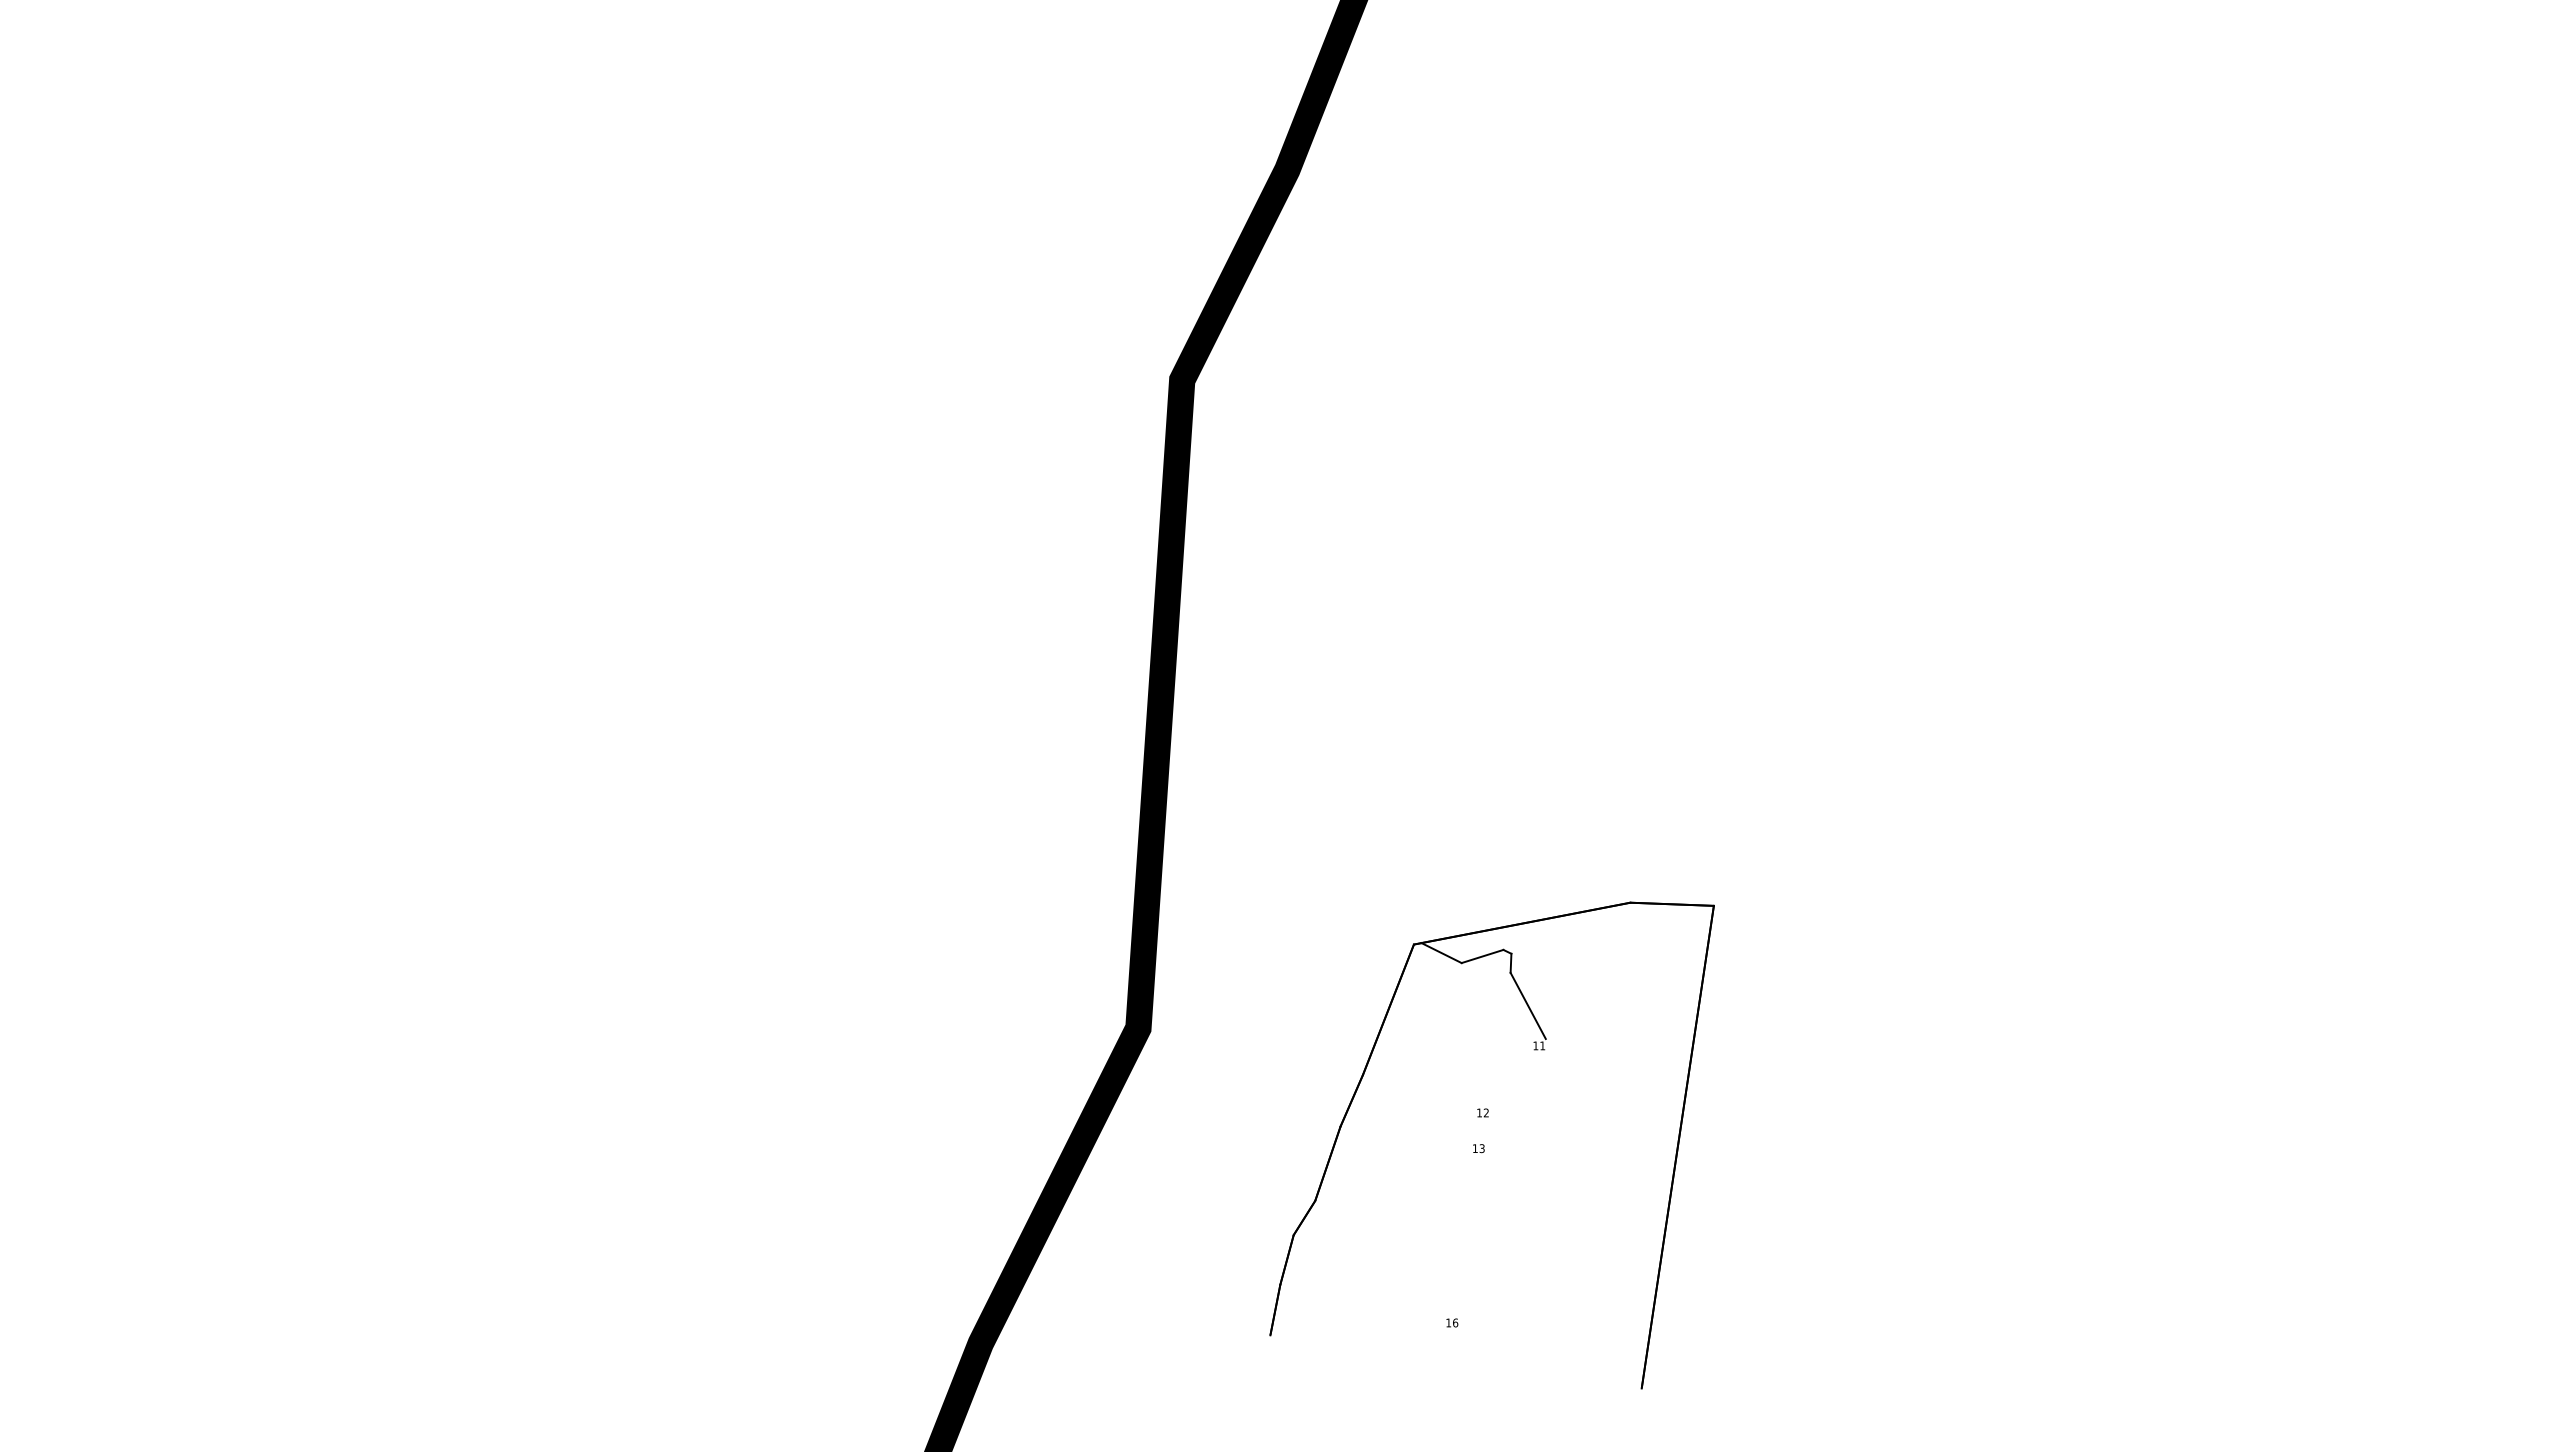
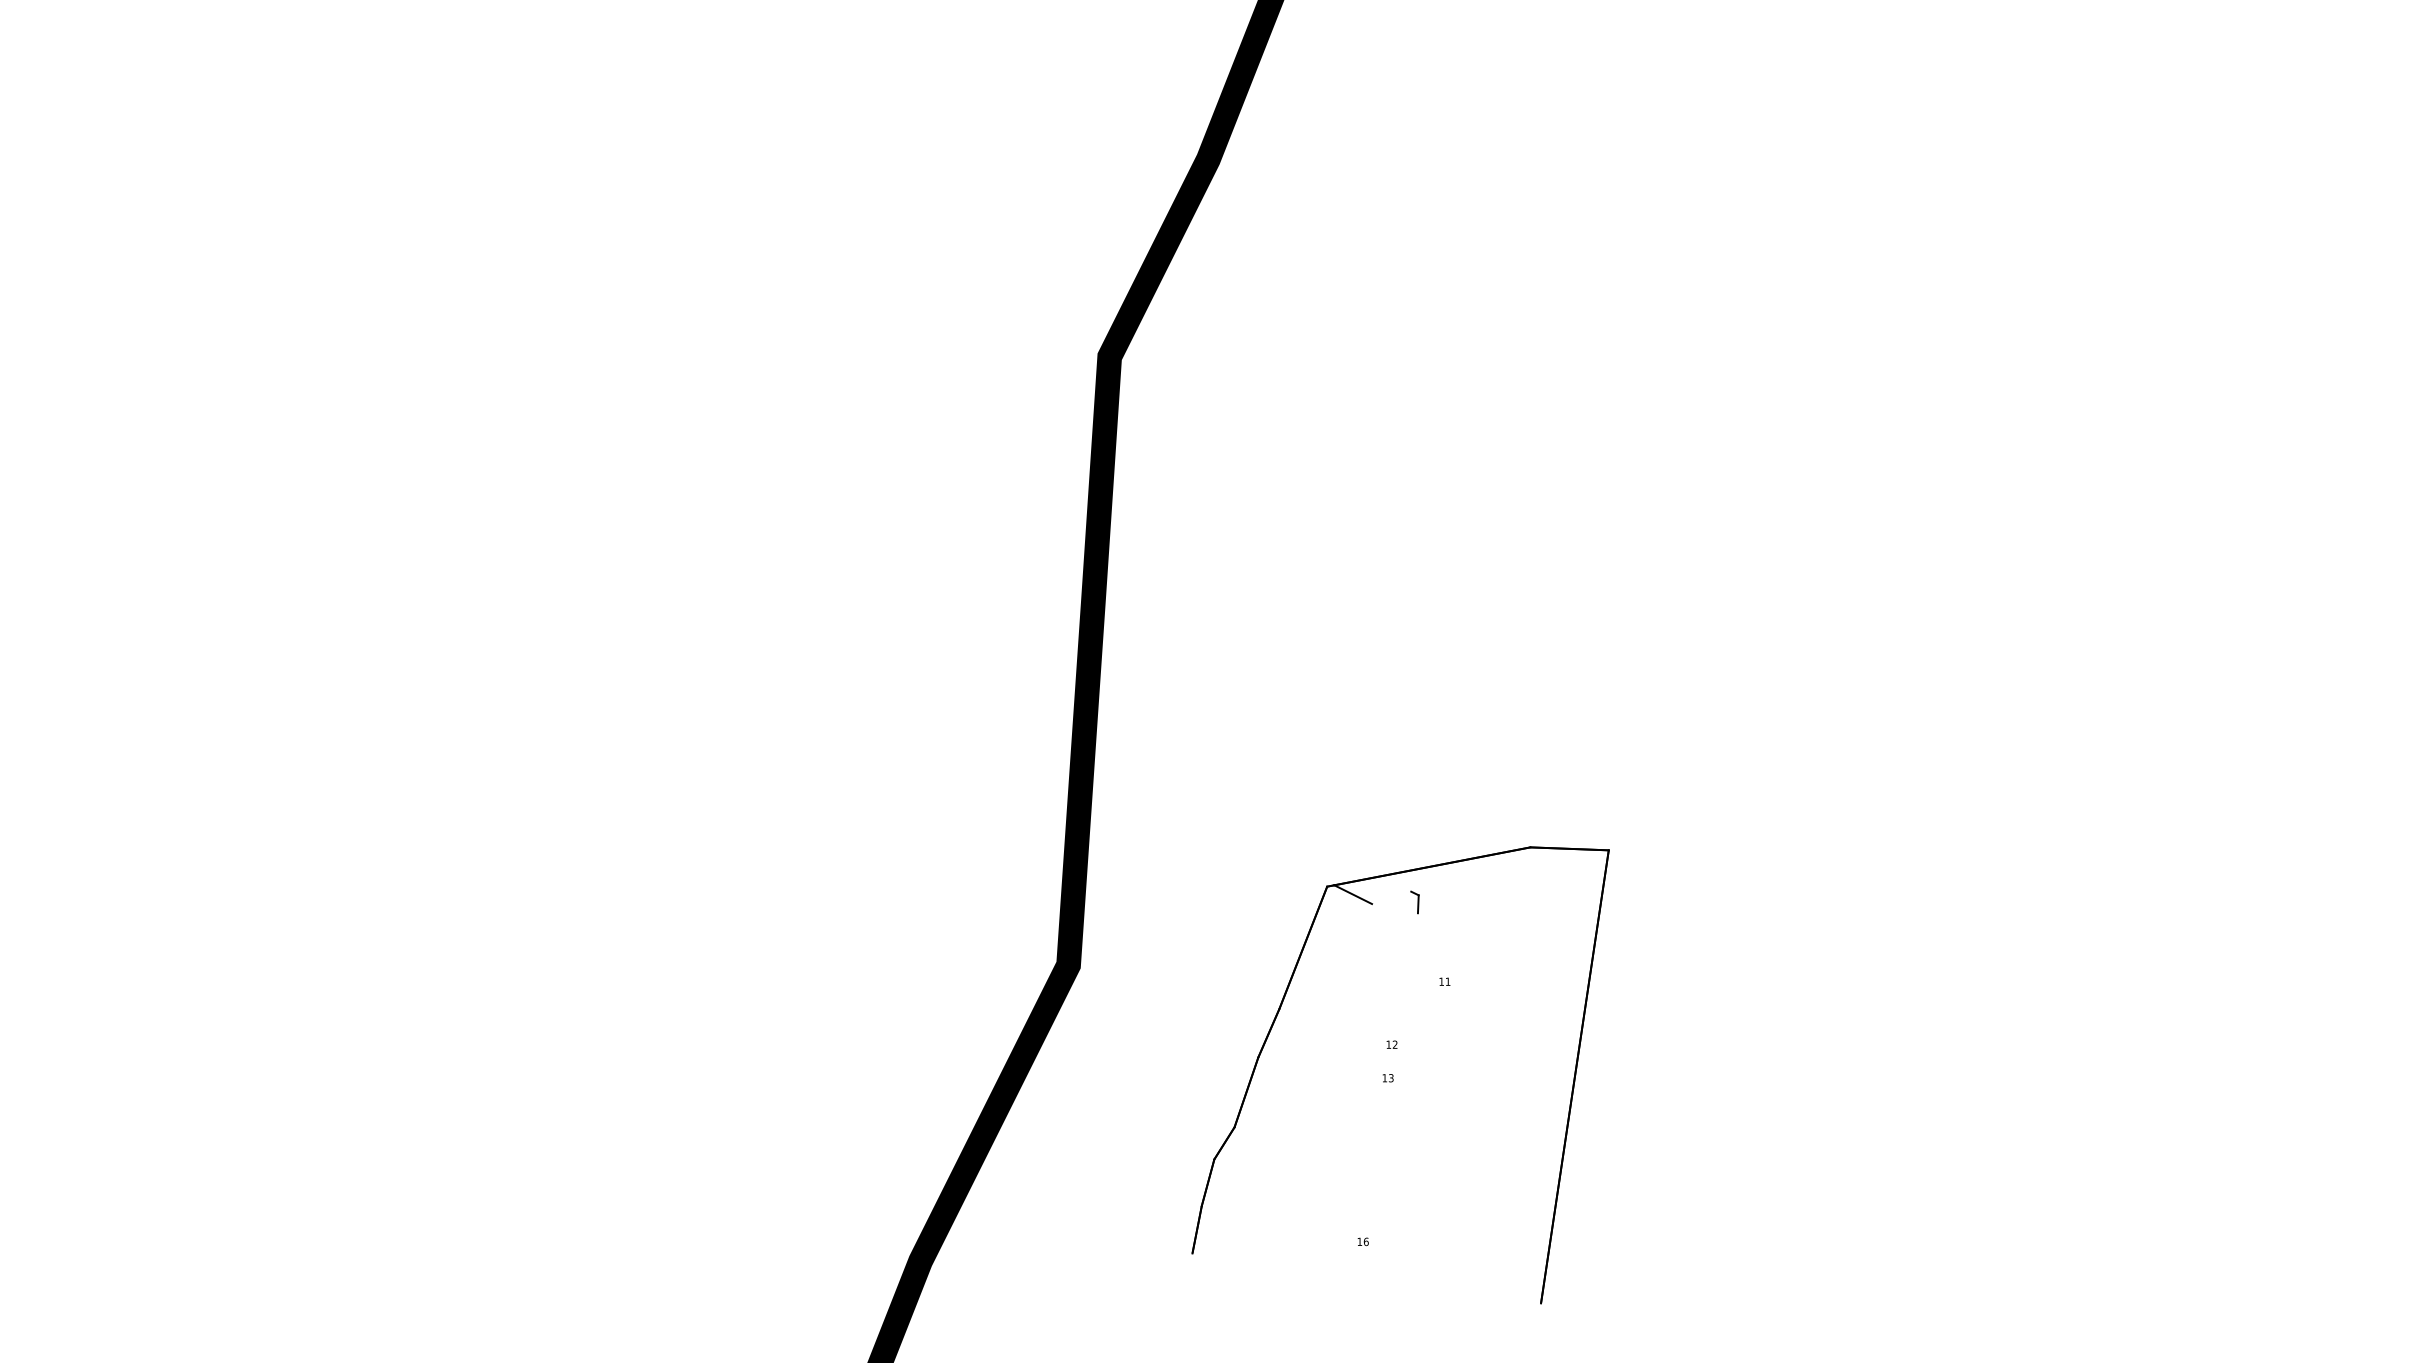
line: (1482, 956) -> (1391, 897), removed
line: (1527, 1005) -> (1433, 943), removed

